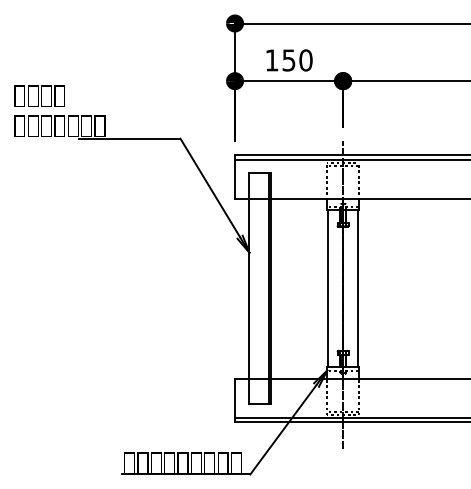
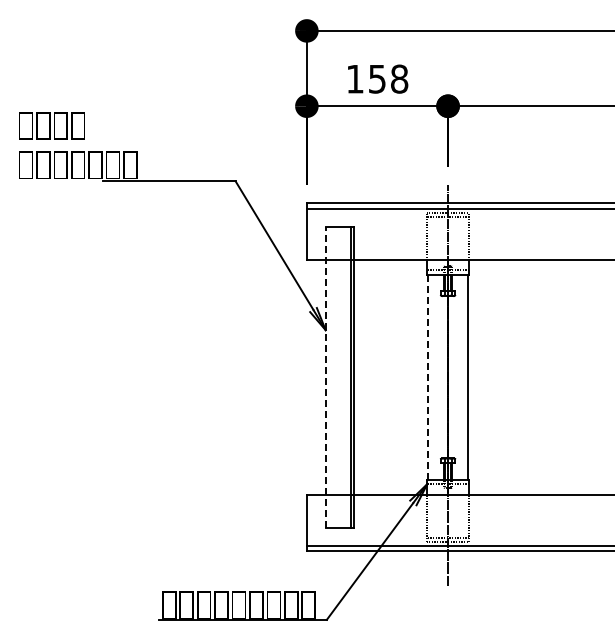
text: (305, 60) -> (399, 79), 150 -> 158
line: (249, 288) -> (325, 377), solid -> dashed
line: (328, 288) -> (428, 377), solid -> dashed

